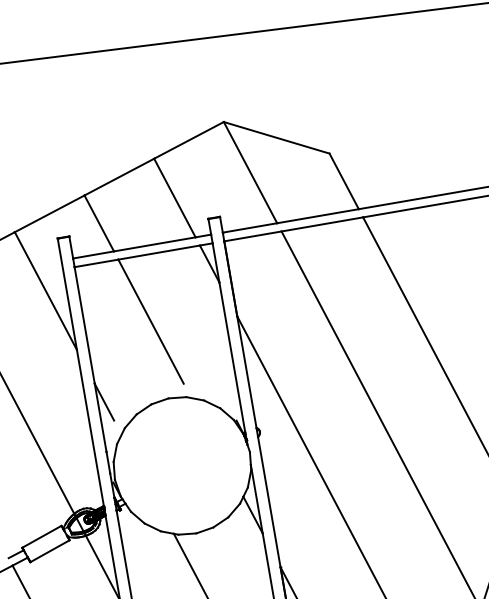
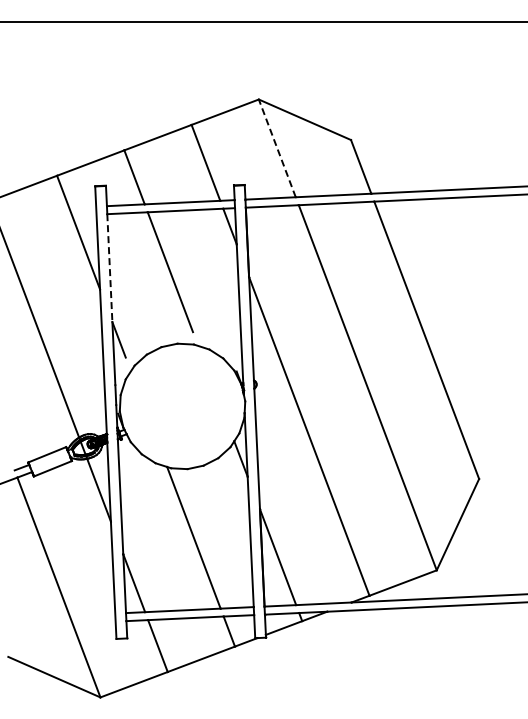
line: (250, 171) -> (277, 147), solid -> dashed
line: (84, 325) -> (109, 268), solid -> dashed

